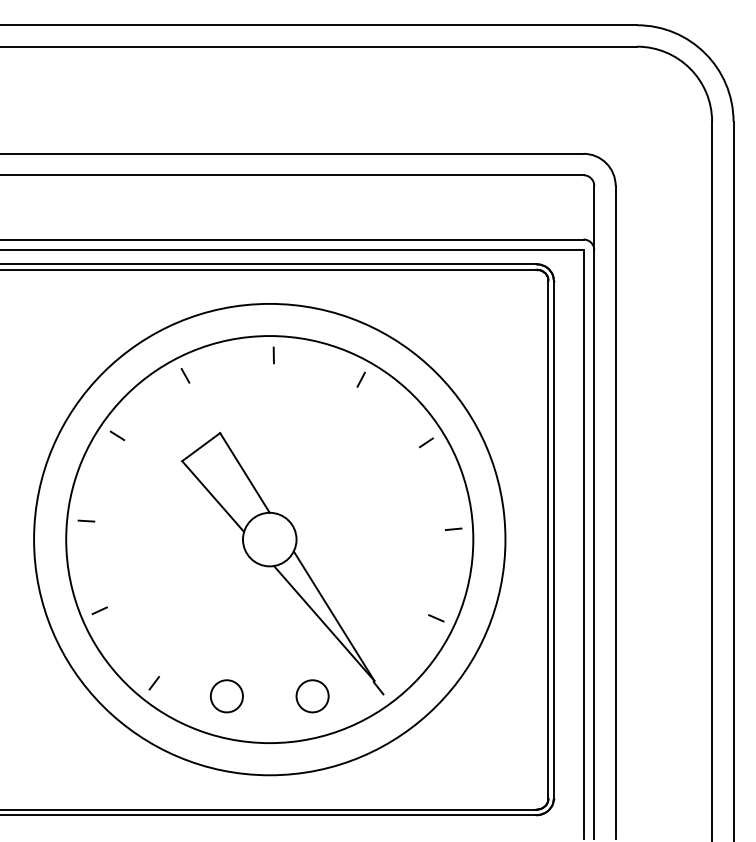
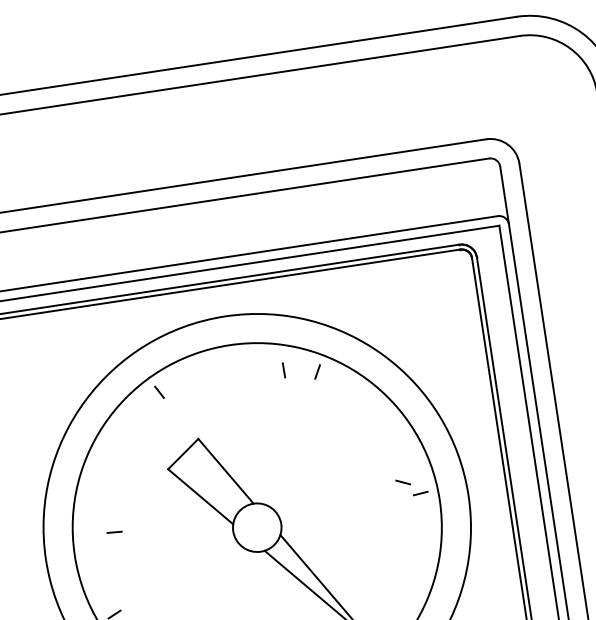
line: (273, 355) -> (283, 370), moved
line: (117, 435) -> (106, 455), removed
line: (426, 442) -> (384, 419), removed
line: (86, 520) -> (114, 531), moved
line: (436, 618) -> (403, 482), moved

